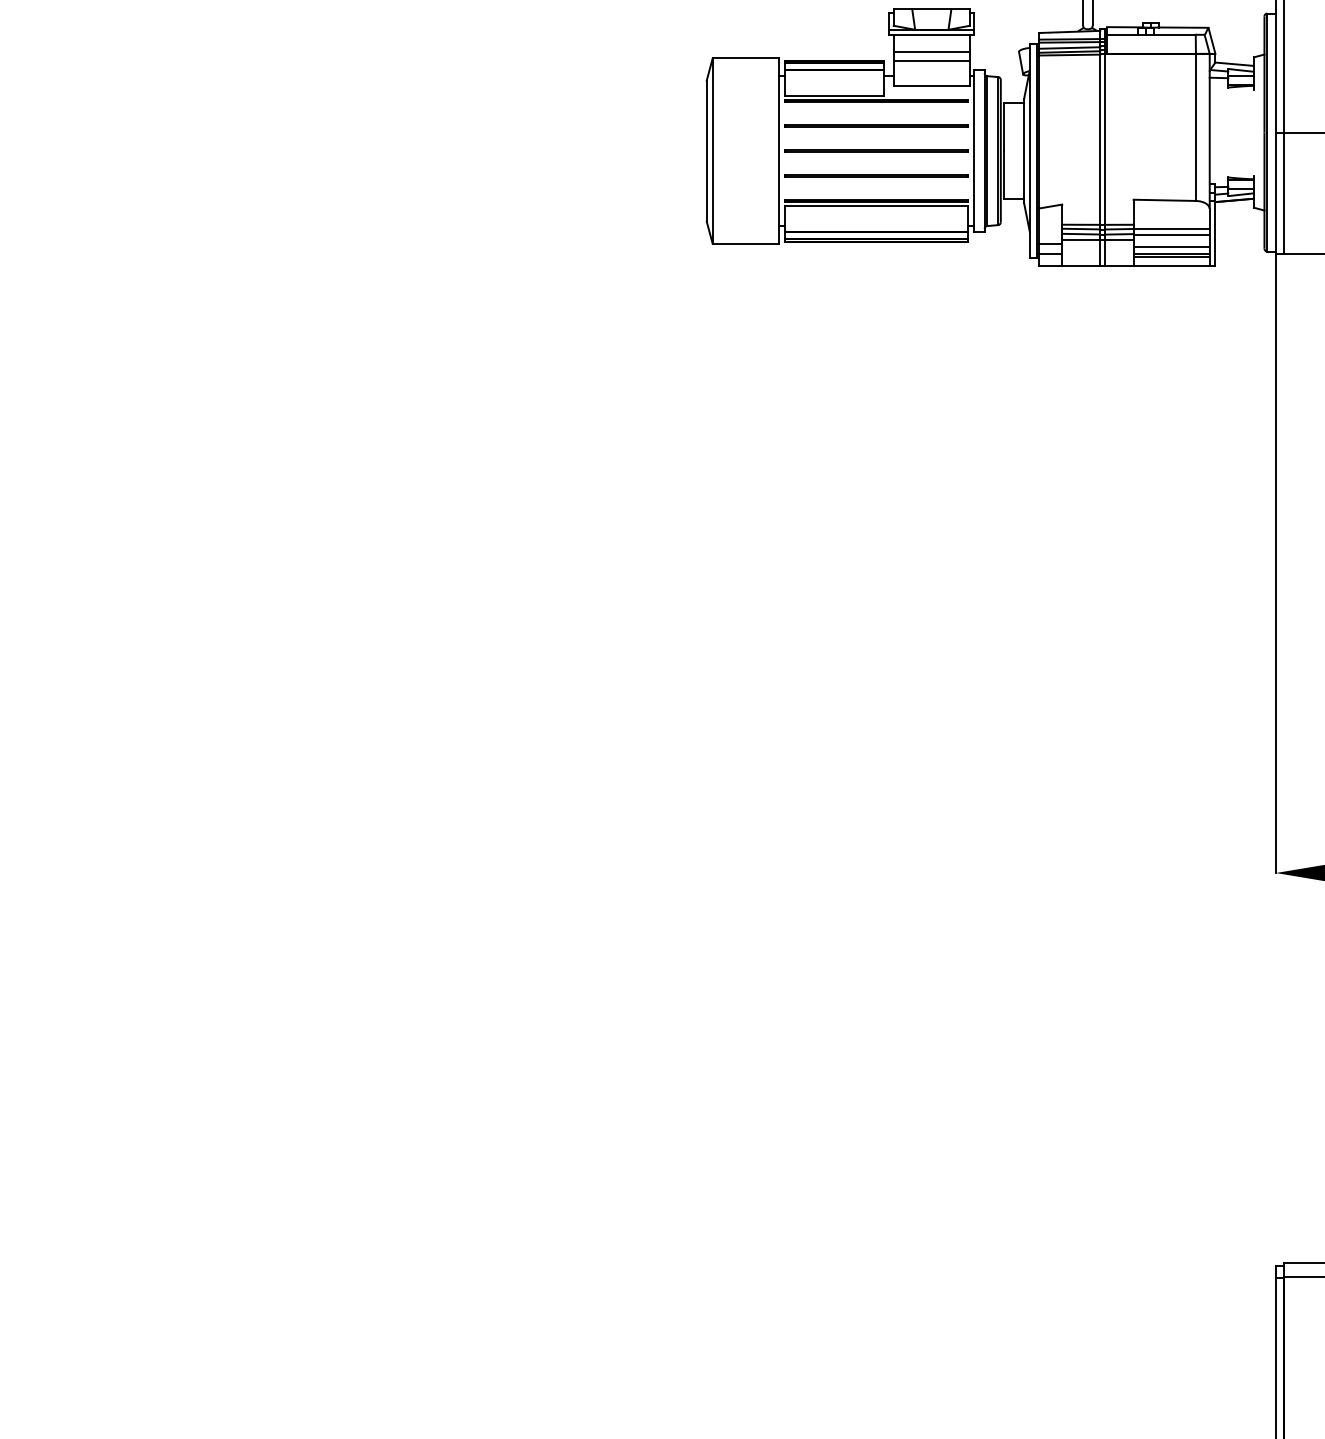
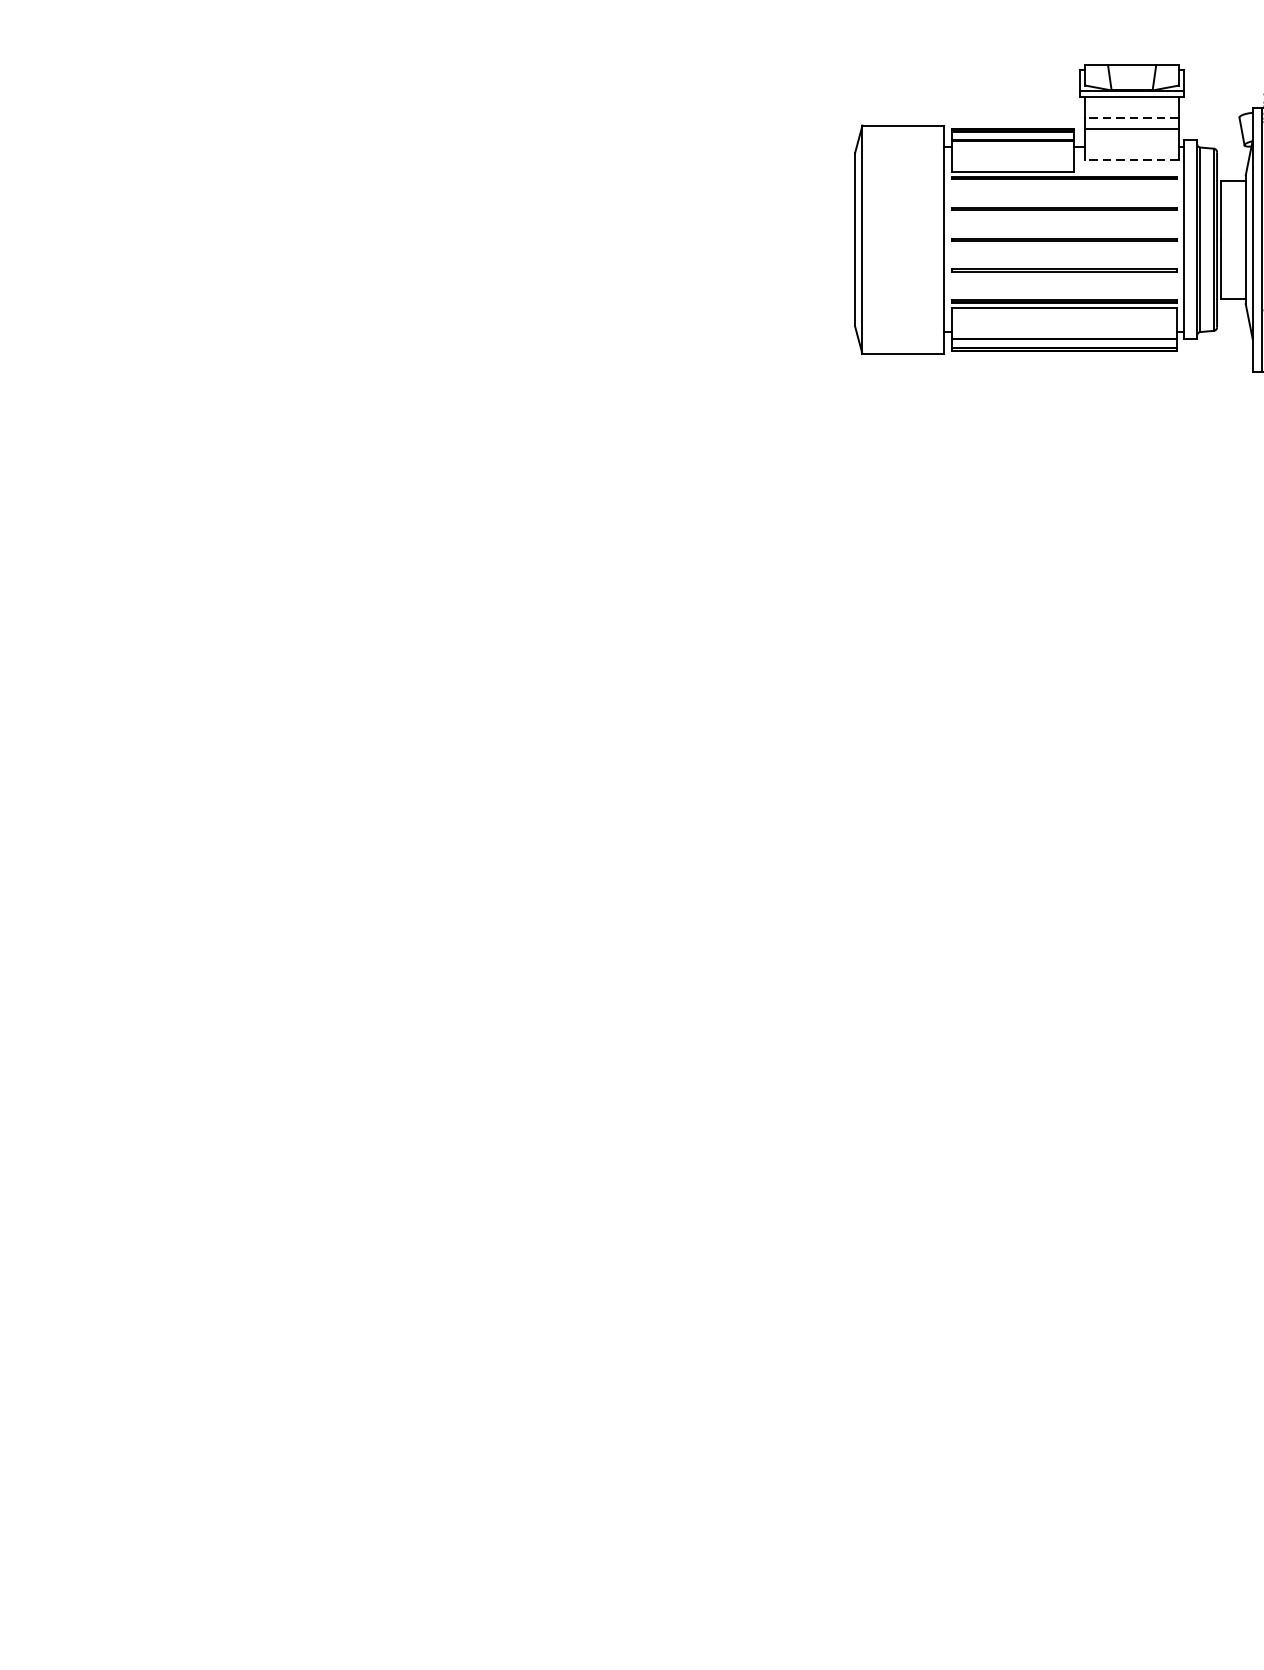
line: (931, 52) -> (1131, 118), solid -> dashed
line: (931, 86) -> (1131, 160), solid -> dashed

